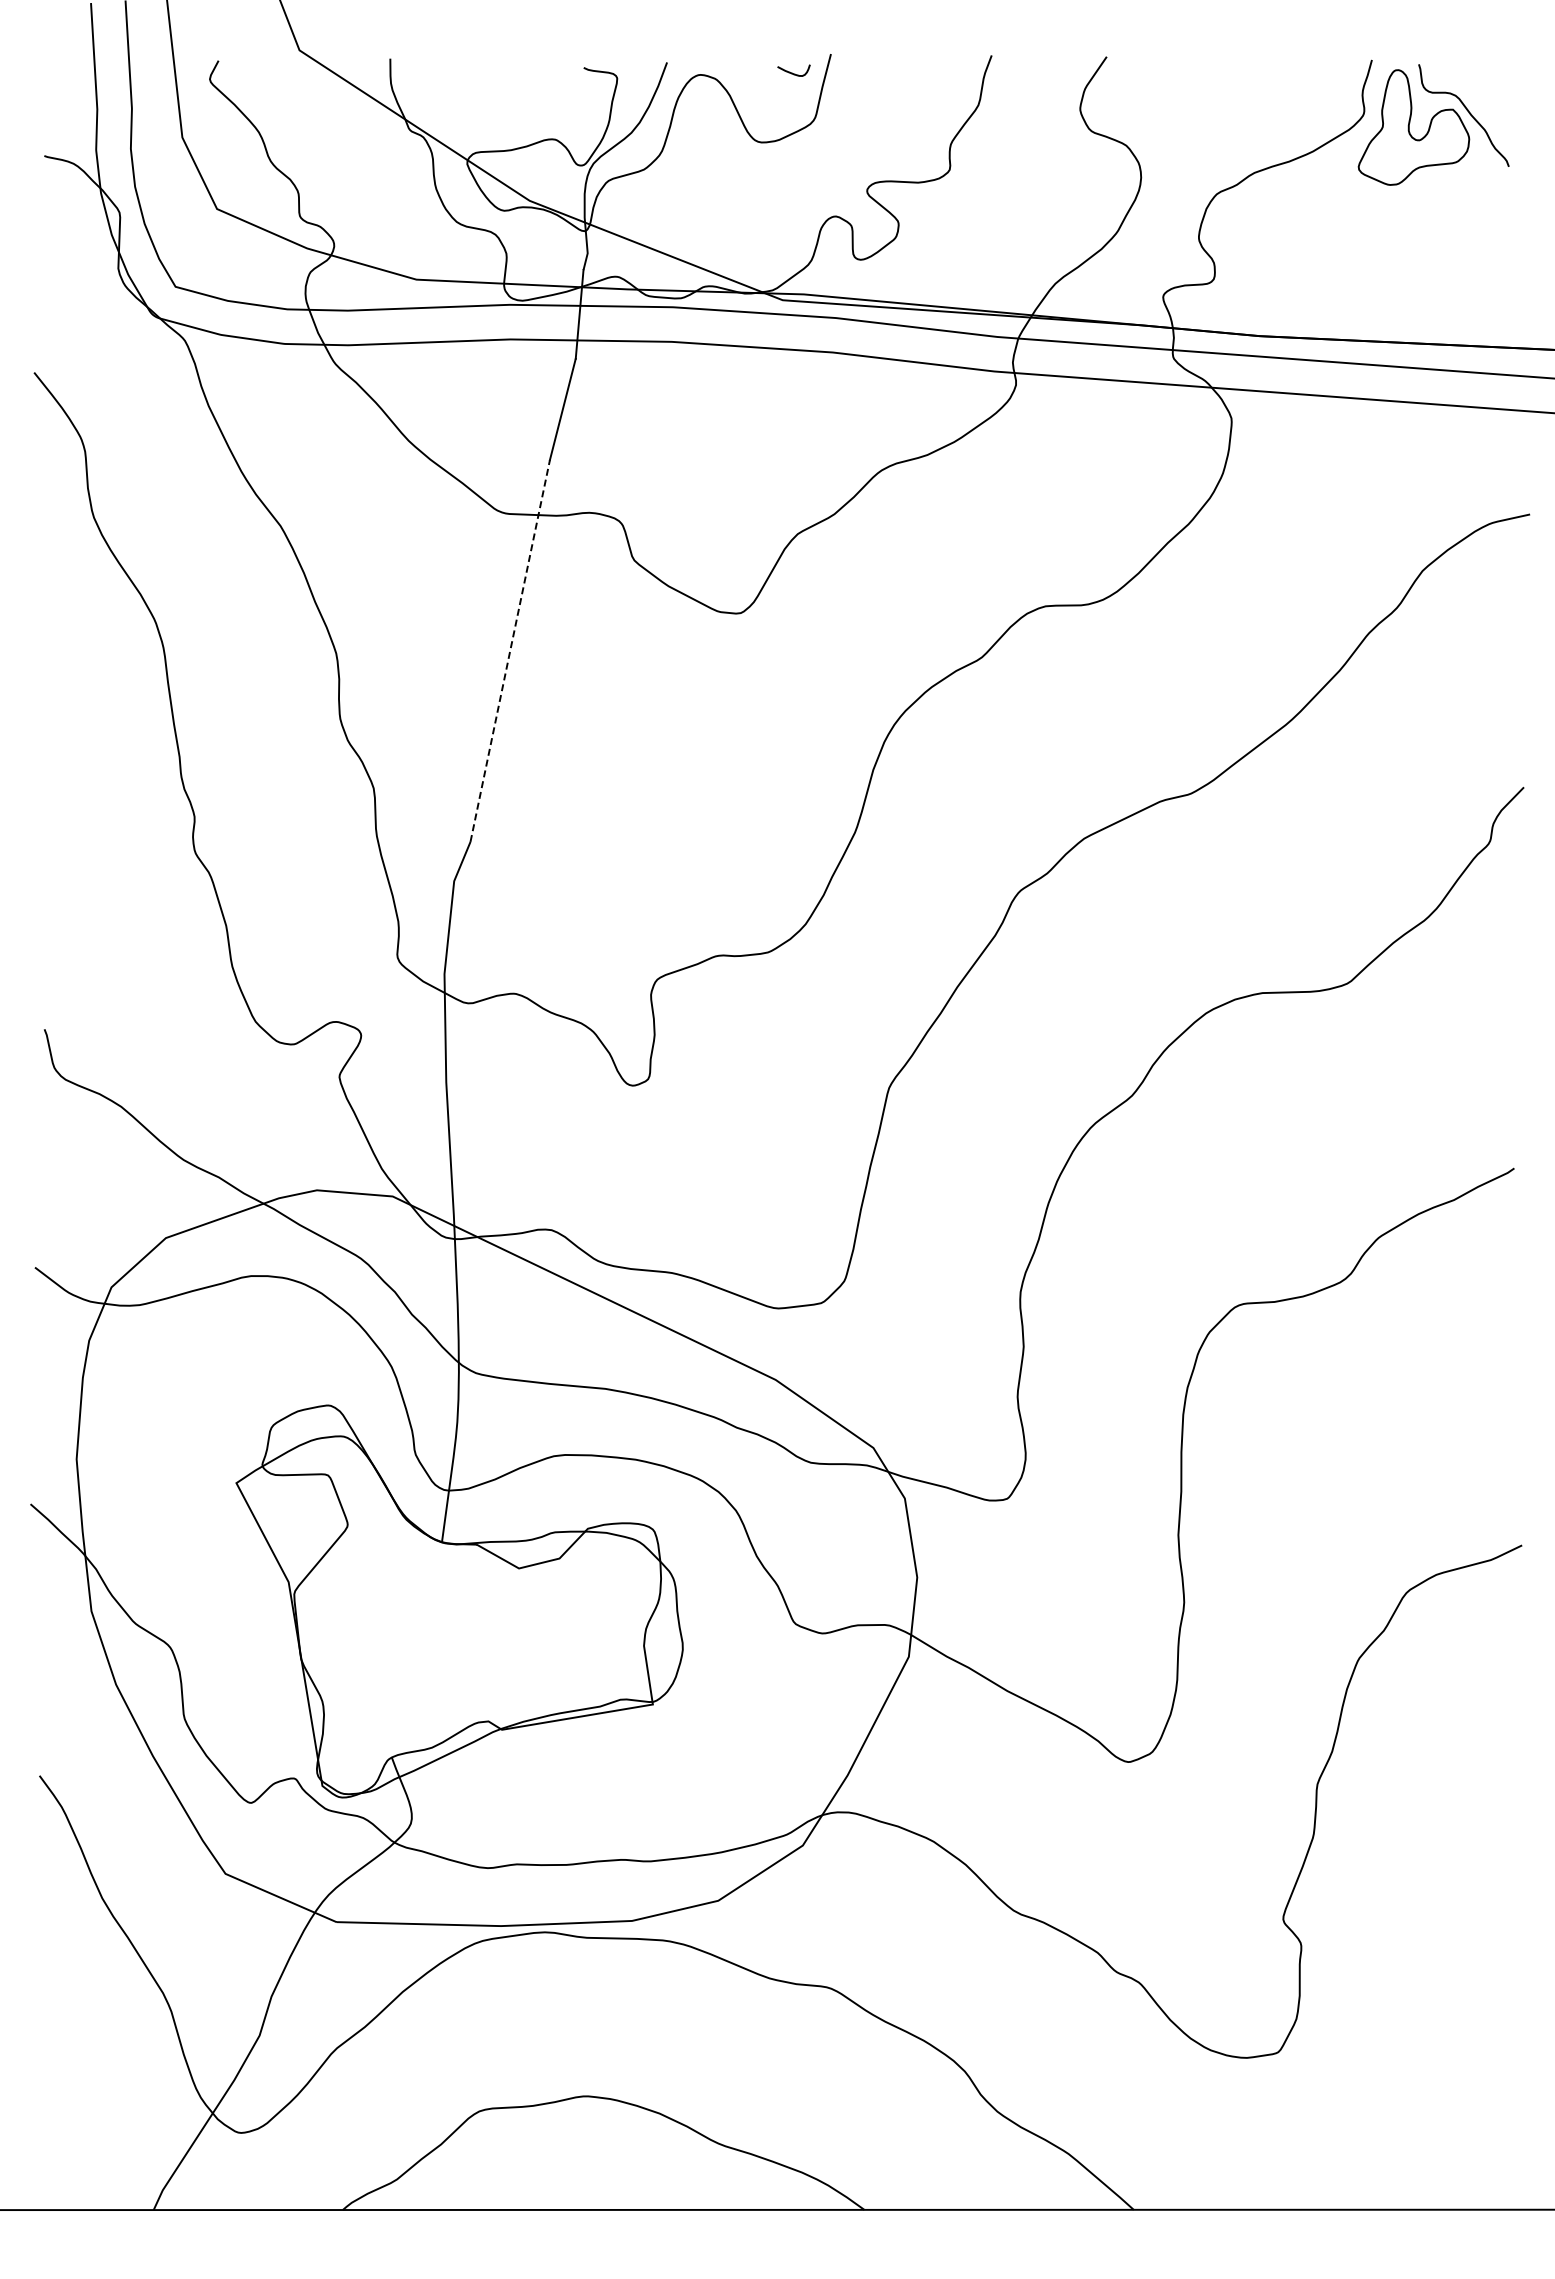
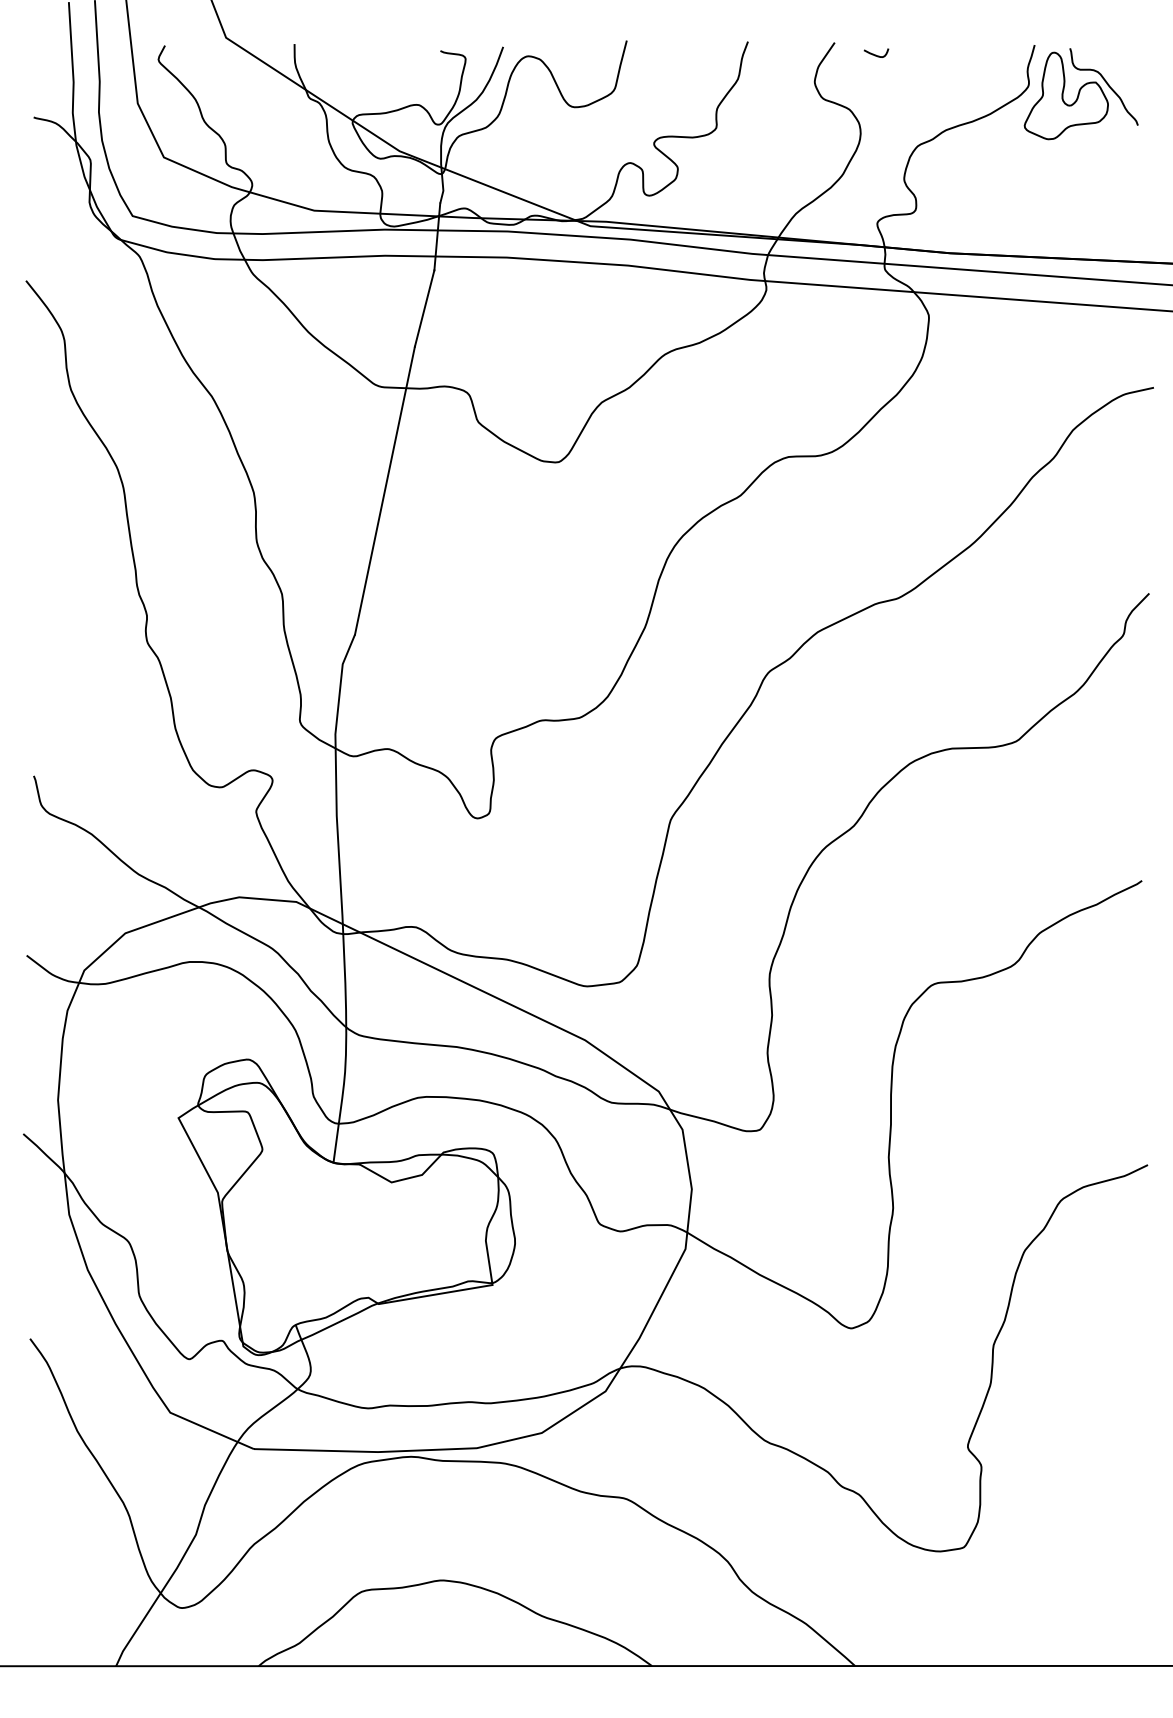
curve: (792, 72) -> (875, 54), moved
line: (510, 651) -> (385, 491), dashed -> solid

